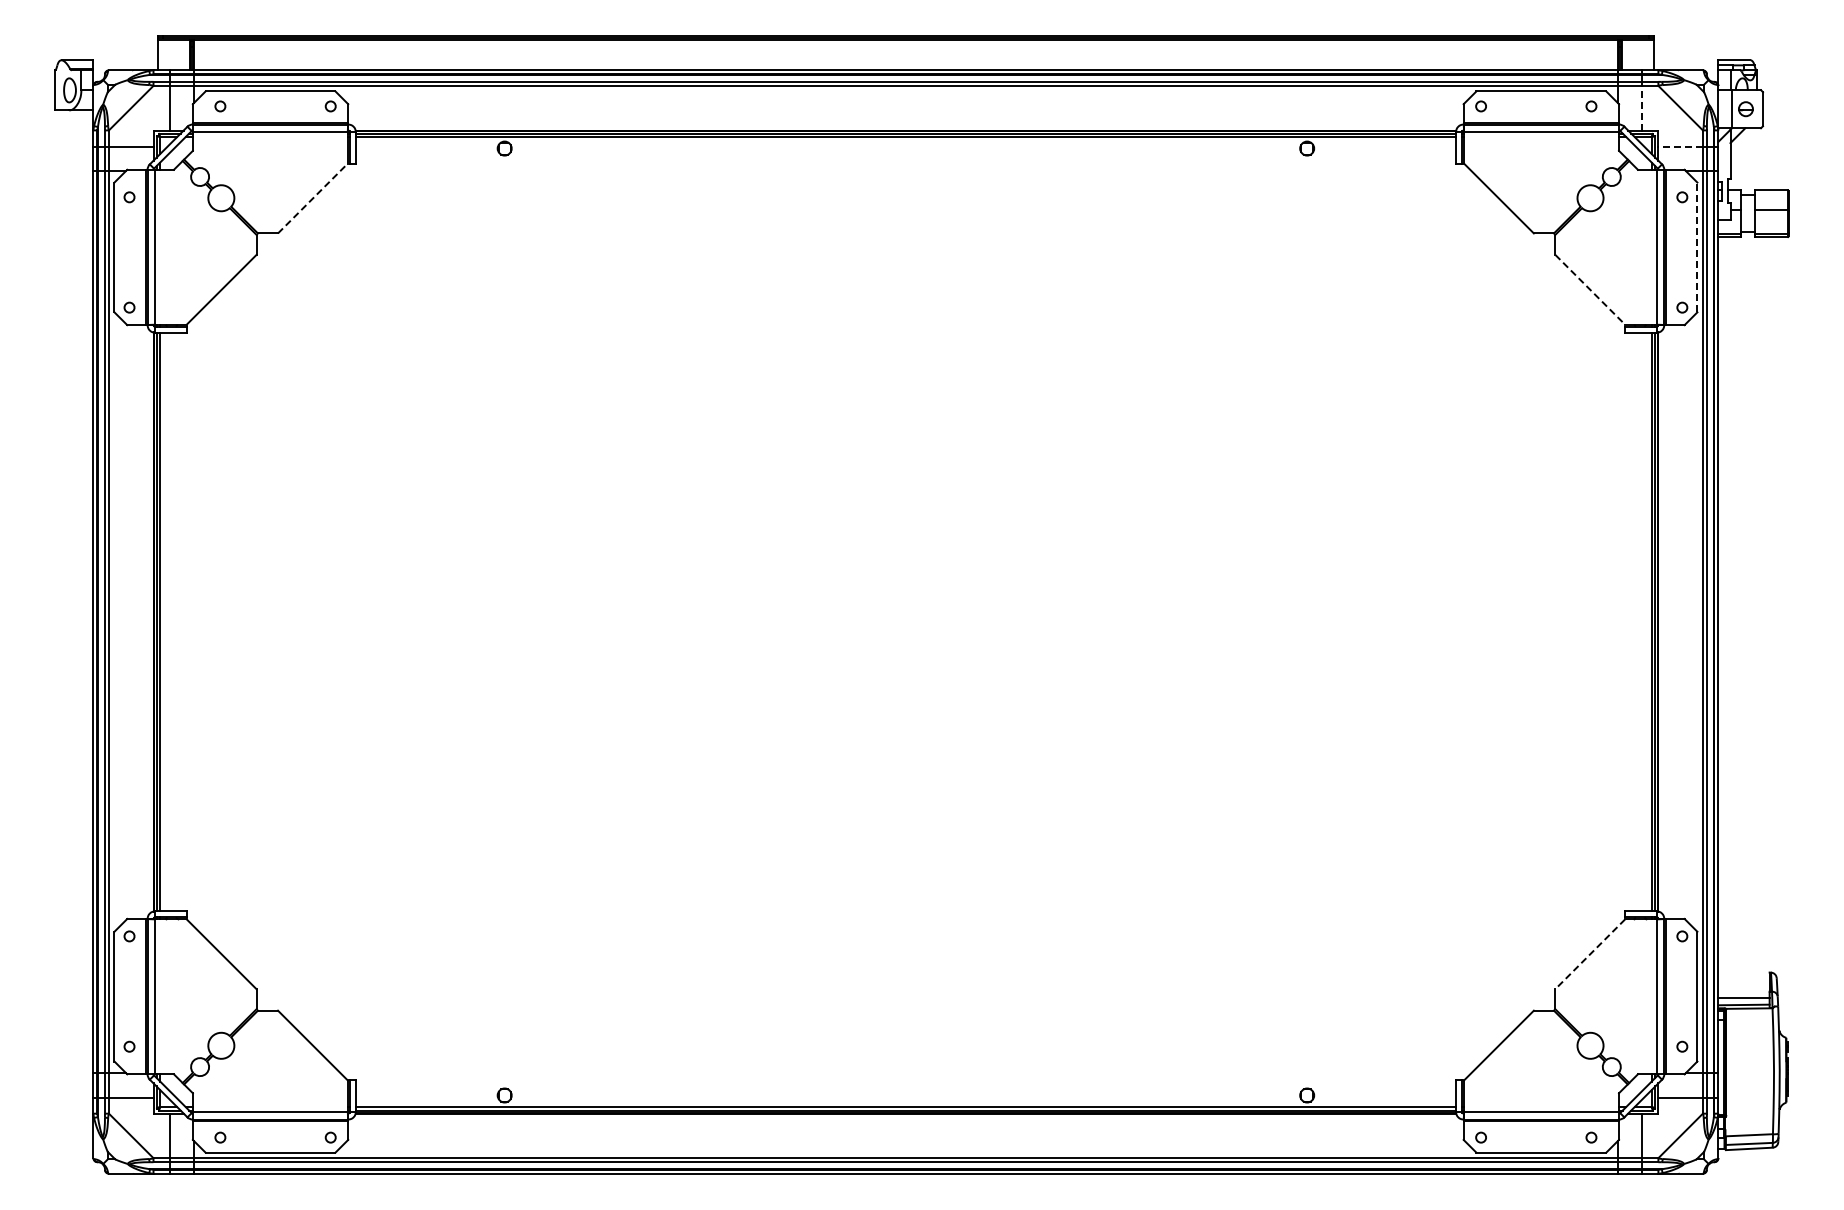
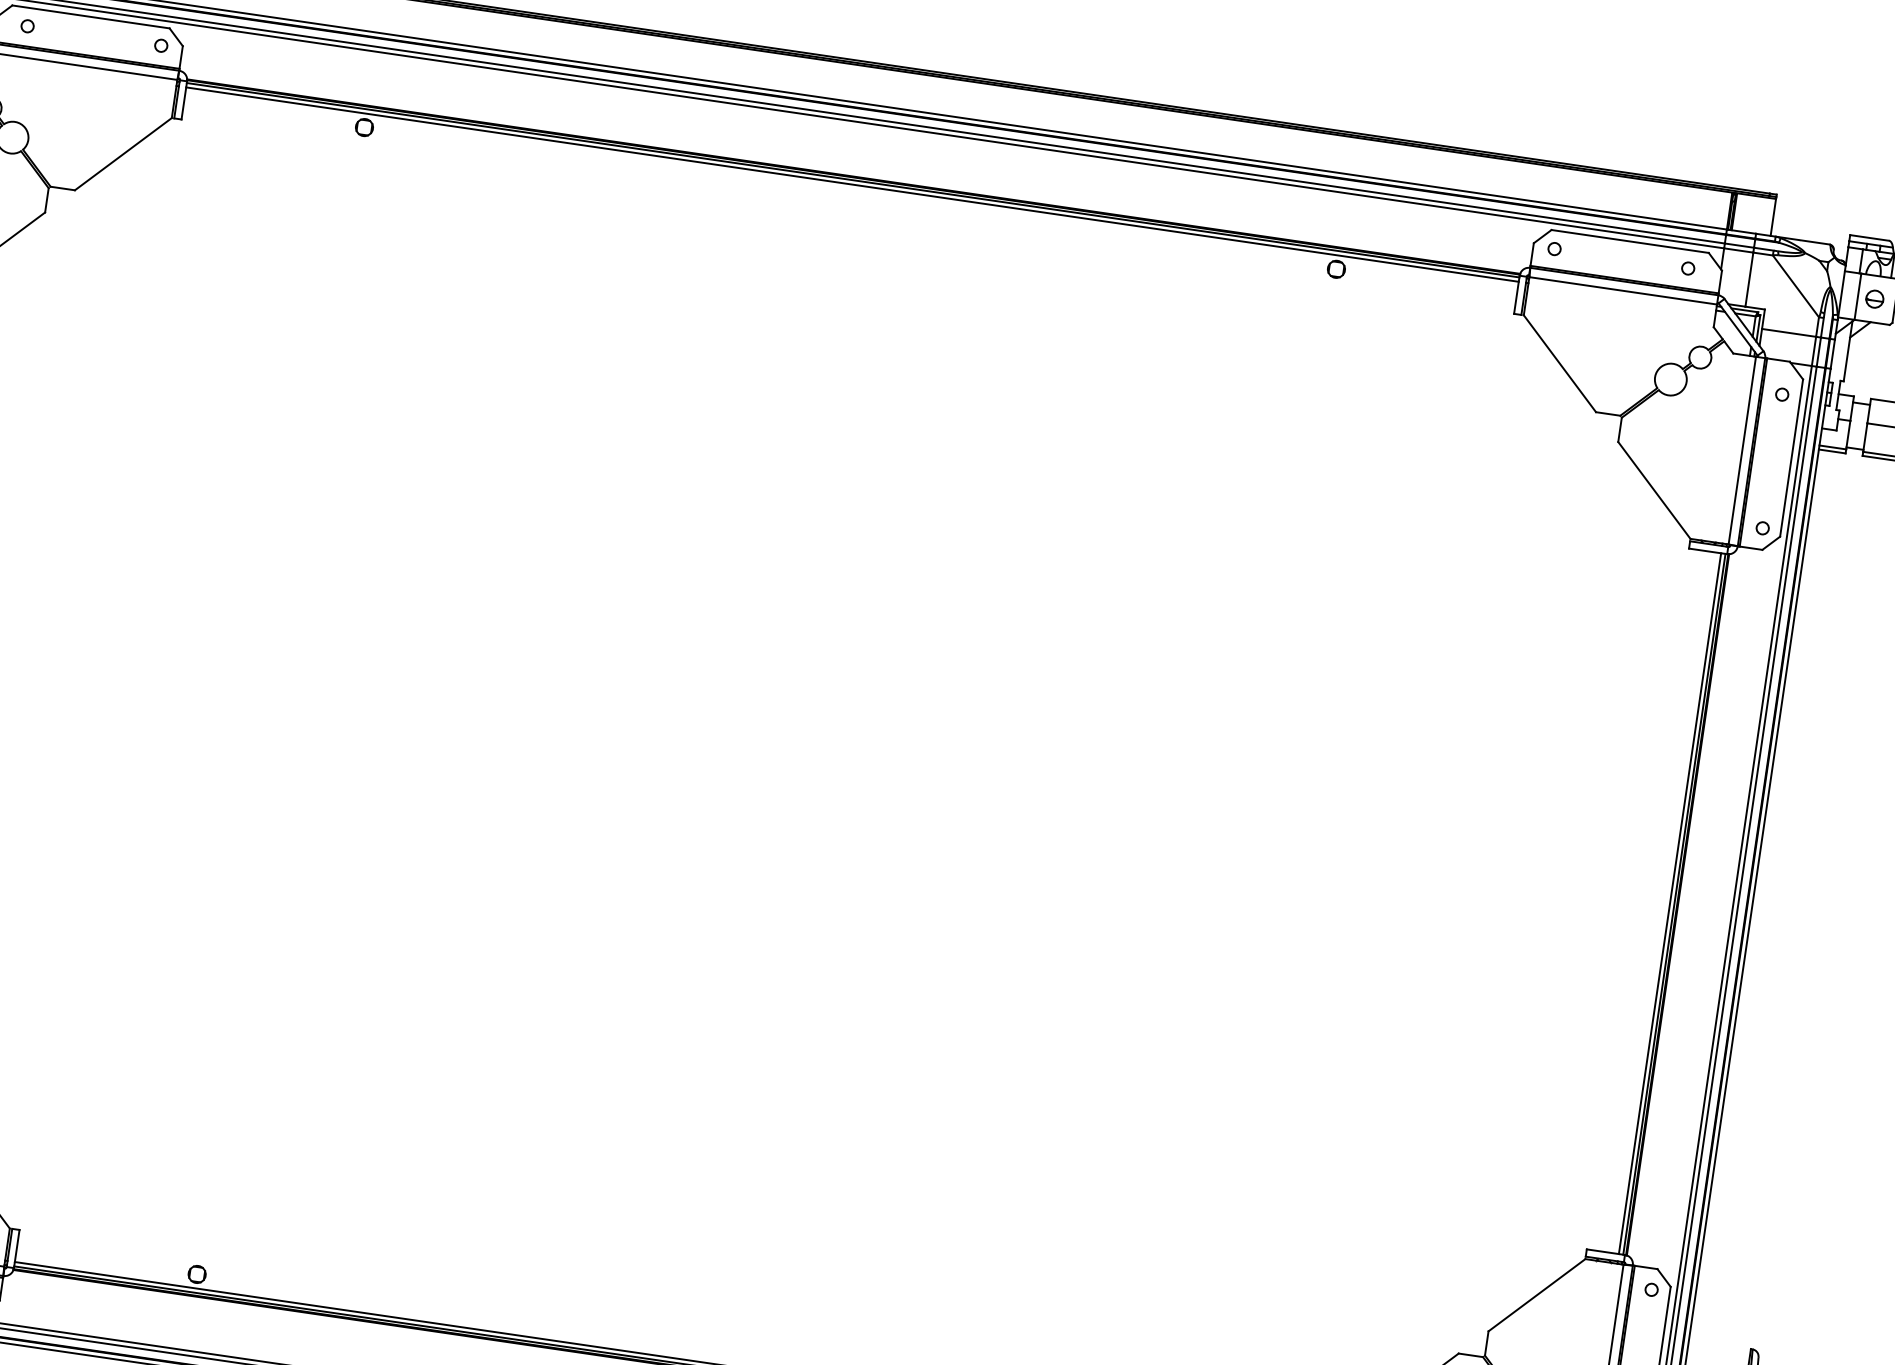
line: (1642, 107) -> (1749, 278), dashed -> solid
line: (1680, 146) -> (1788, 332), dashed -> solid
line: (313, 198) -> (124, 154), dashed -> solid
line: (1697, 247) -> (1791, 458), dashed -> solid
line: (1590, 290) -> (1654, 491), dashed -> solid
line: (1589, 954) -> (1535, 1295), dashed -> solid

